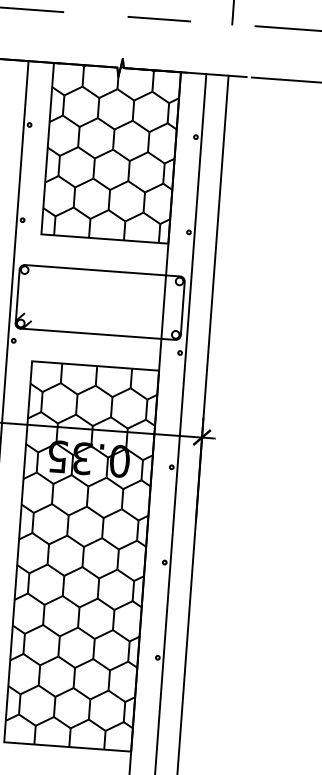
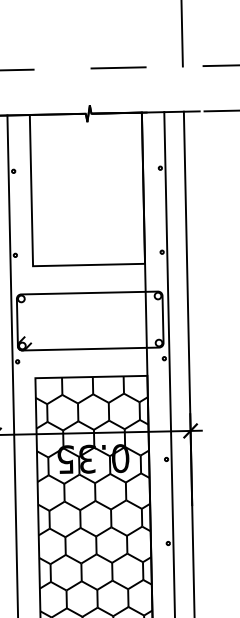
hatch: (111, 153) -> (87, 189), removed

